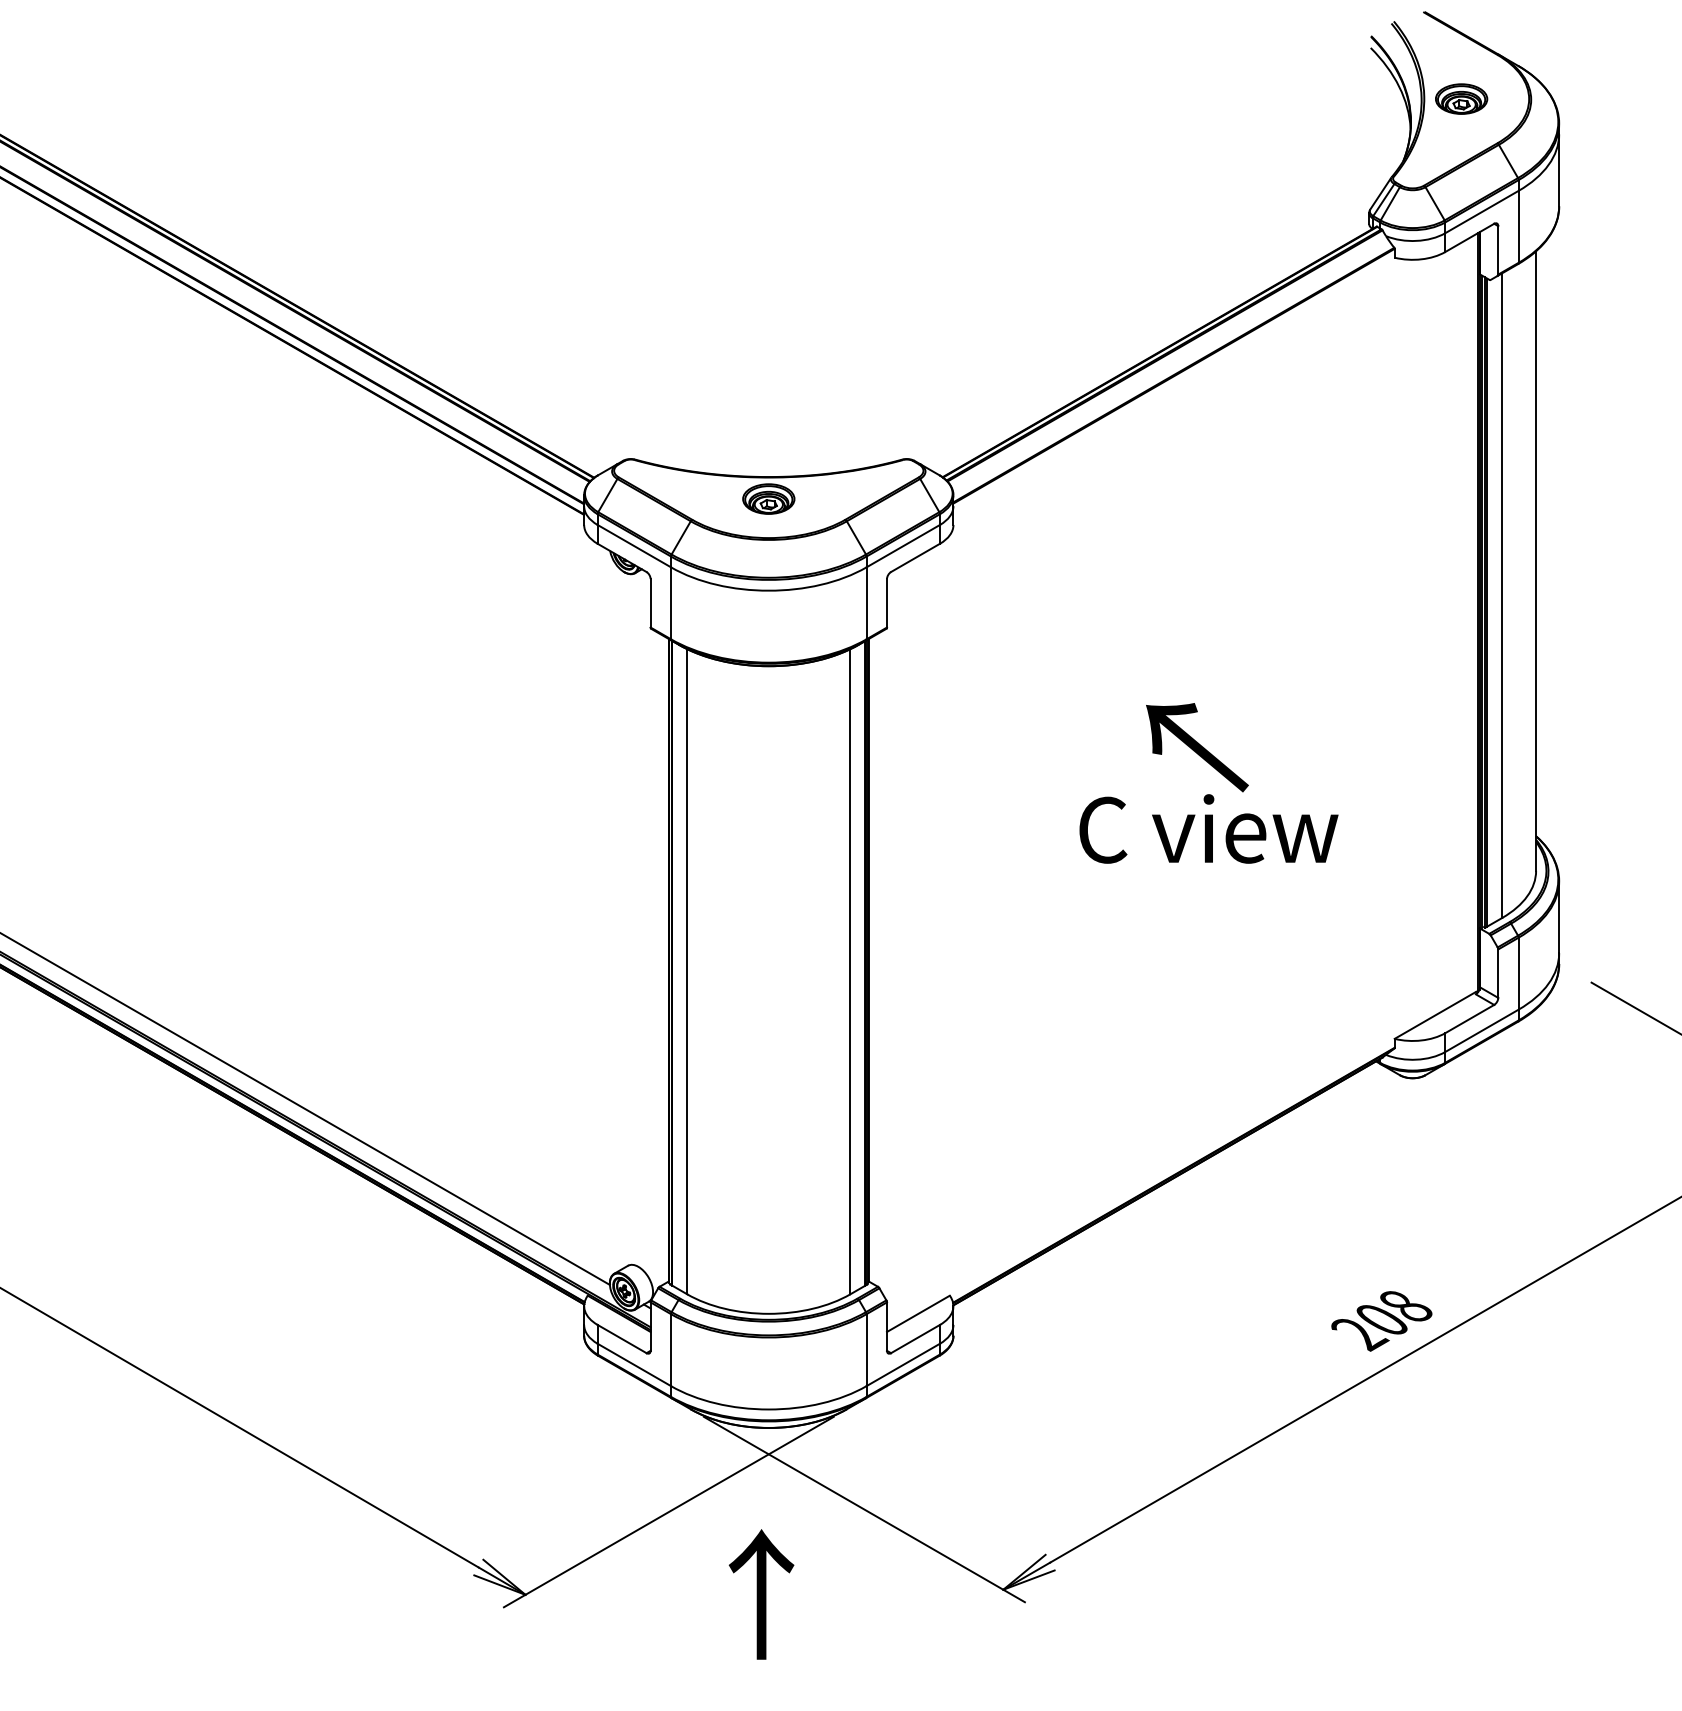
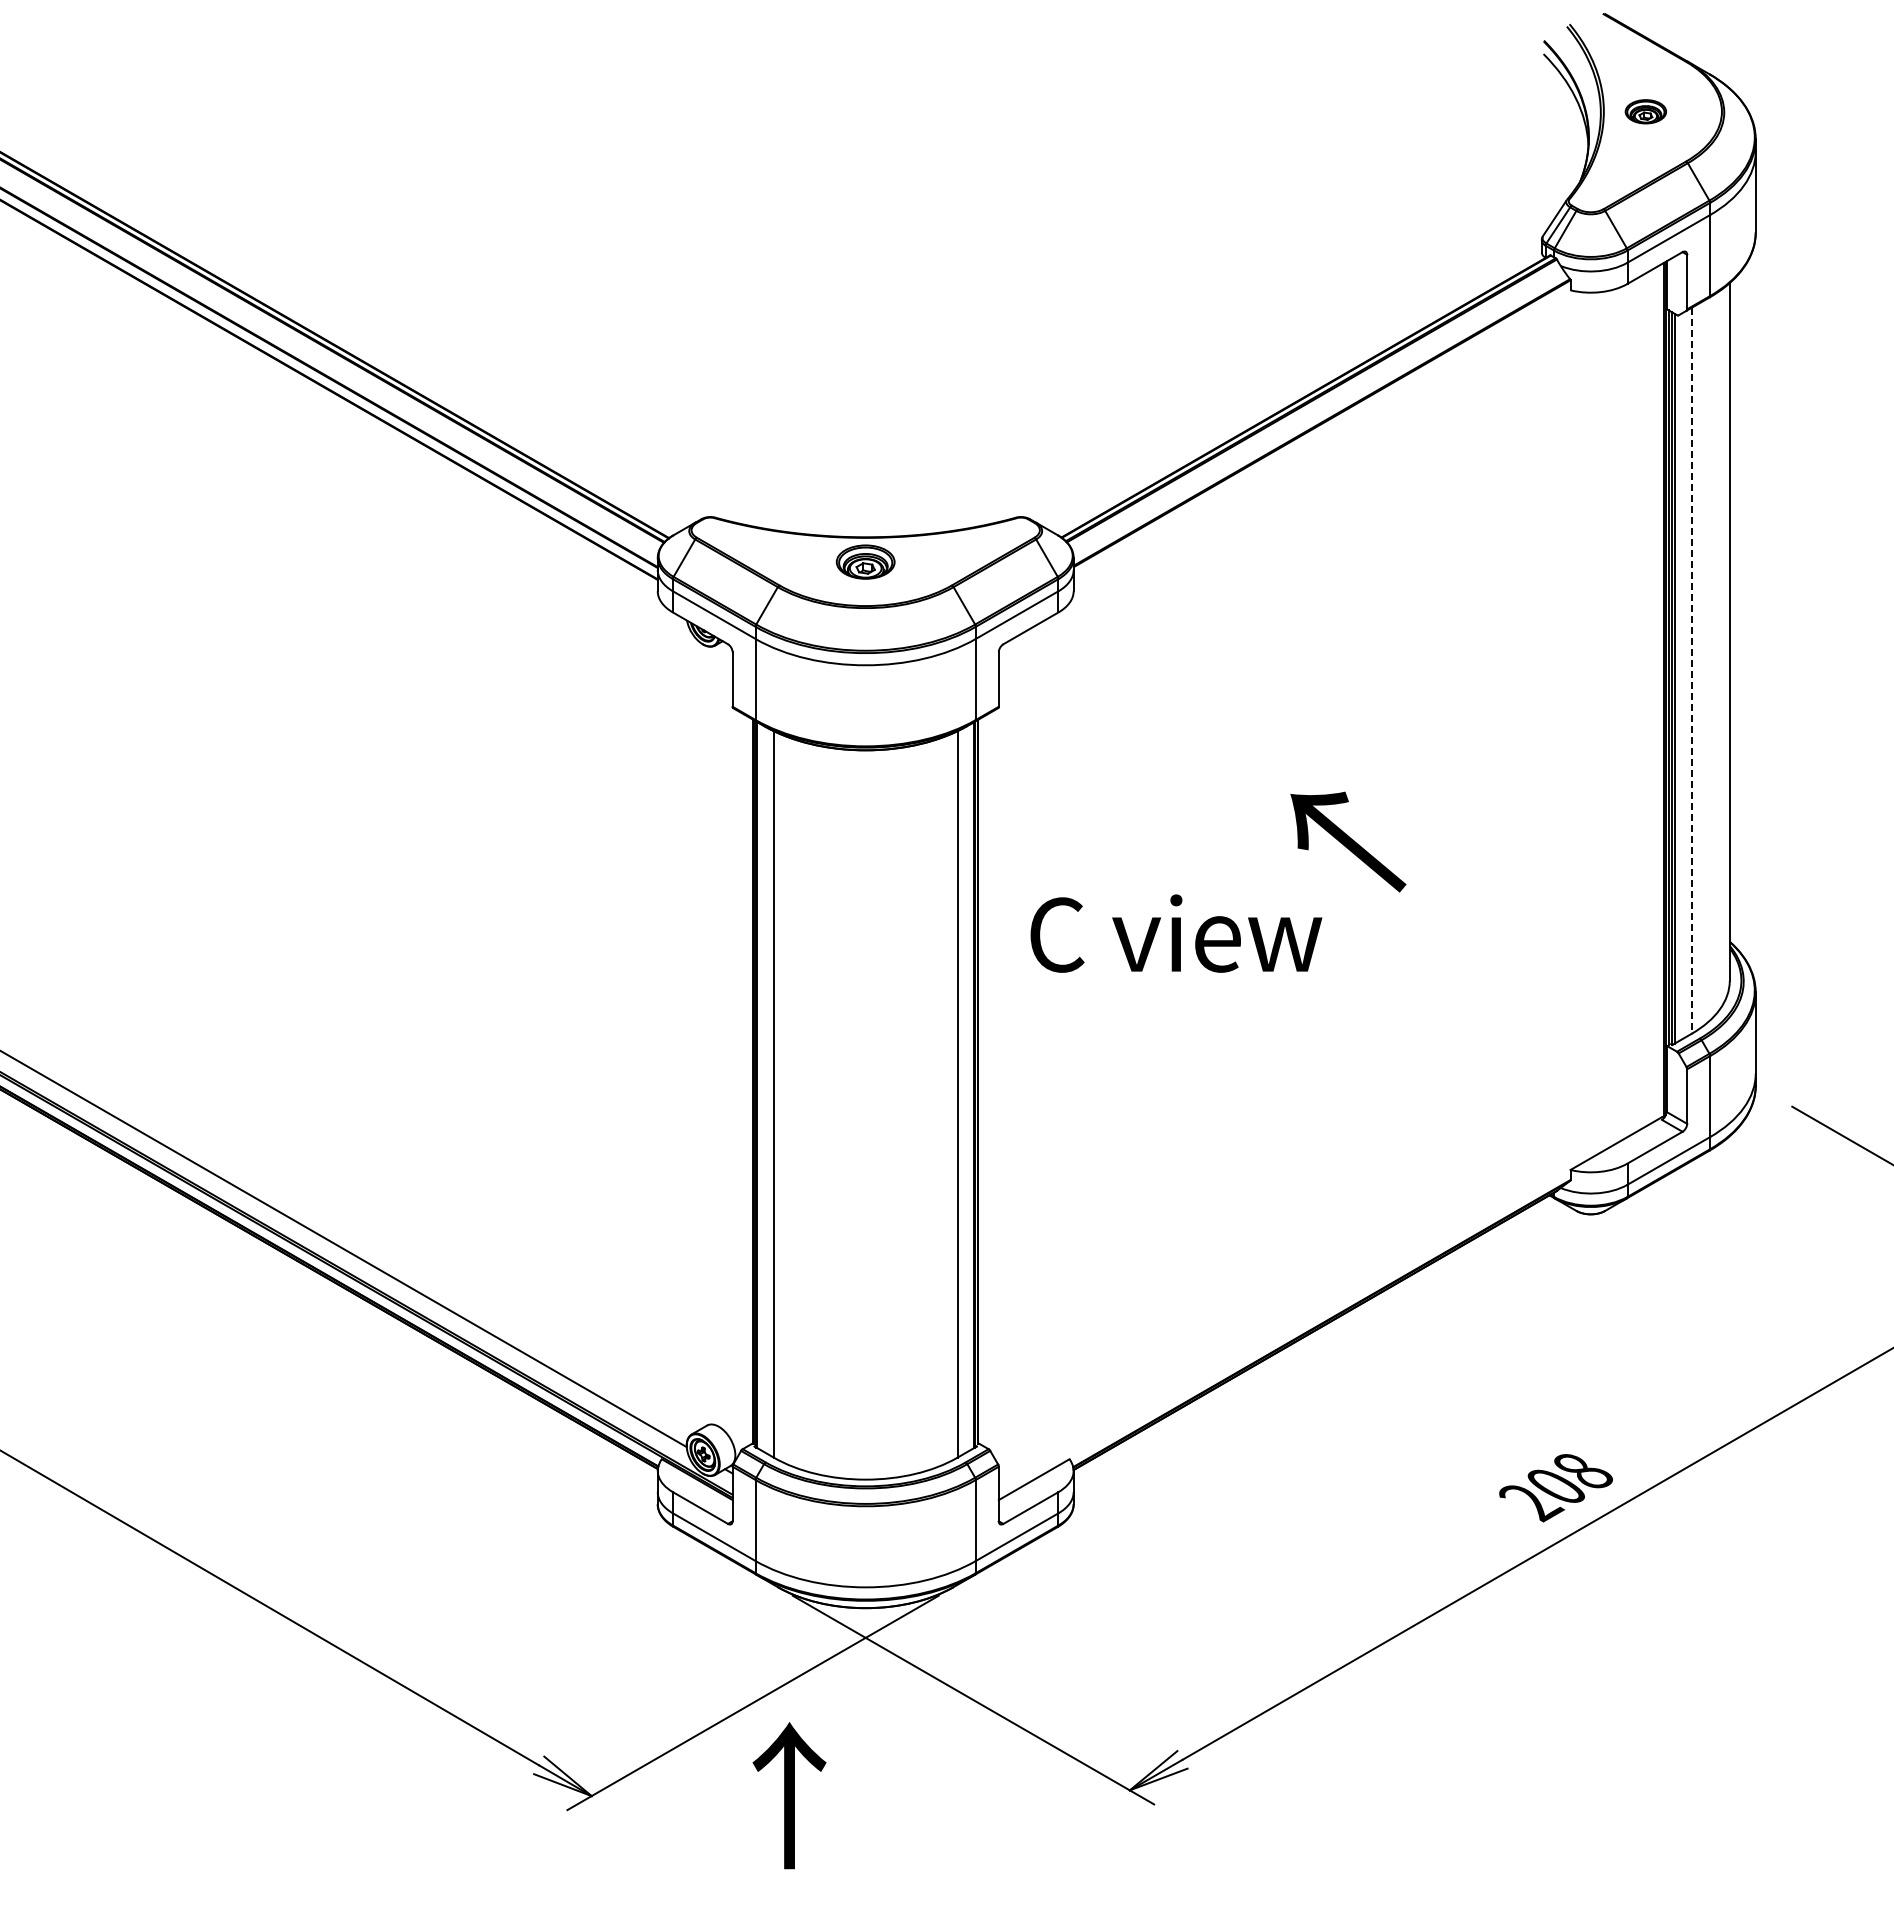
part: (1461, 98) -> (1645, 111), size x0.7
line: (1502, 595) -> (1691, 670), solid -> dashed
text: (1209, 828) -> (1176, 933), moved
text: (761, 1594) -> (789, 1795), moved

